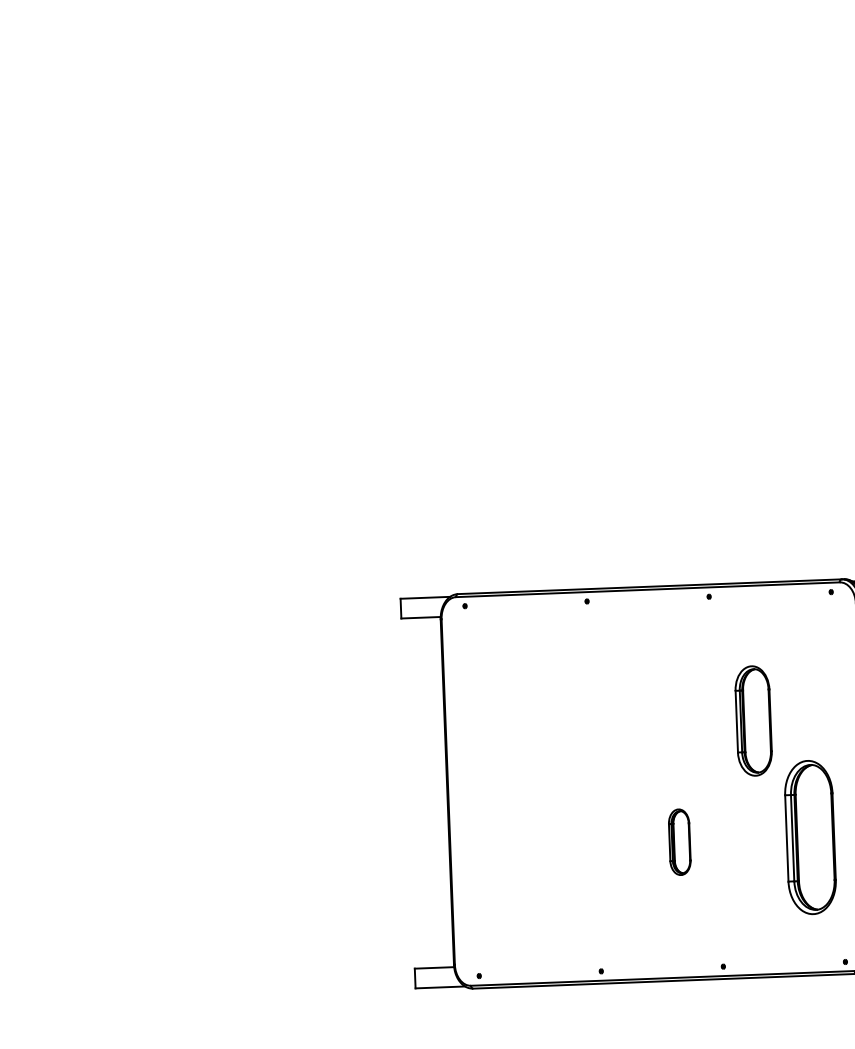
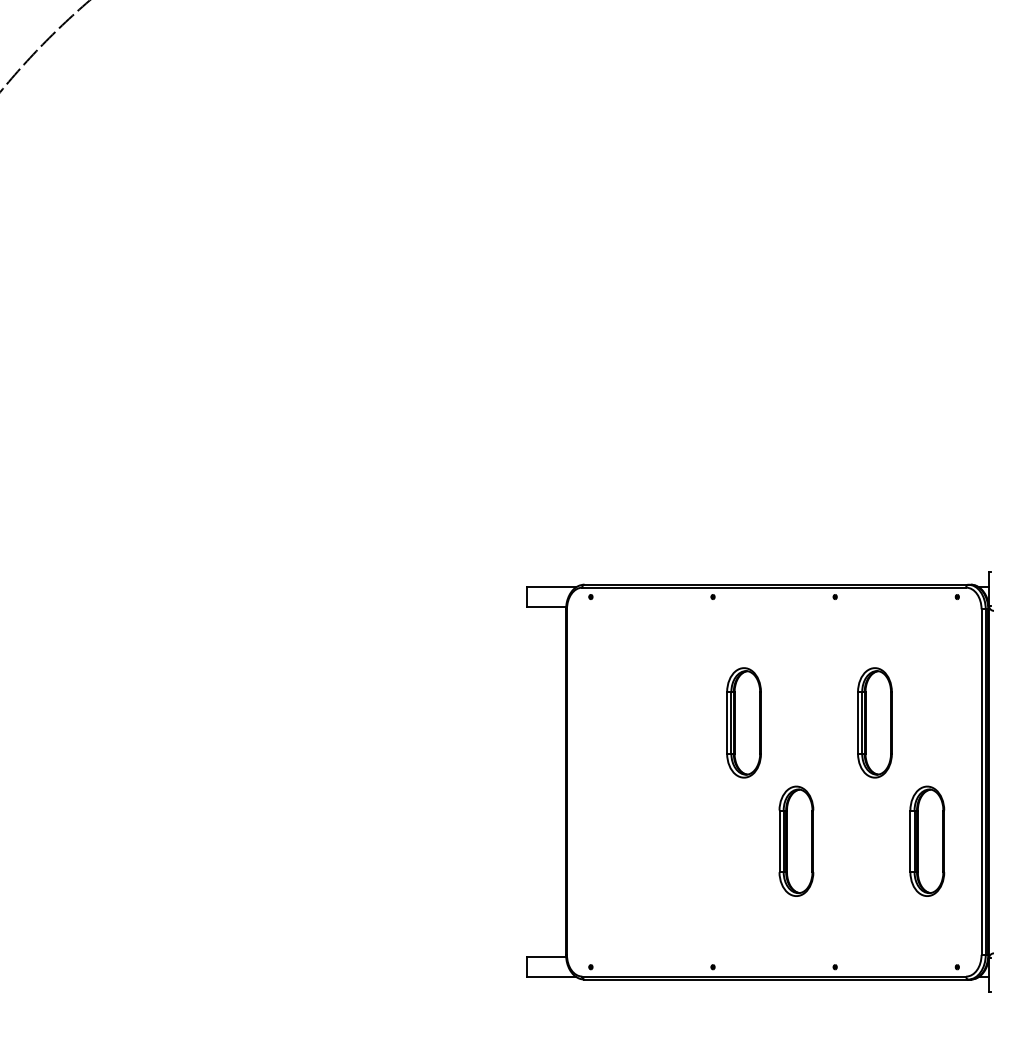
part: (622, 725) -> (743, 722), added
part: (810, 836) -> (927, 840), size x0.71
part: (679, 841) -> (796, 840), size x1.67

